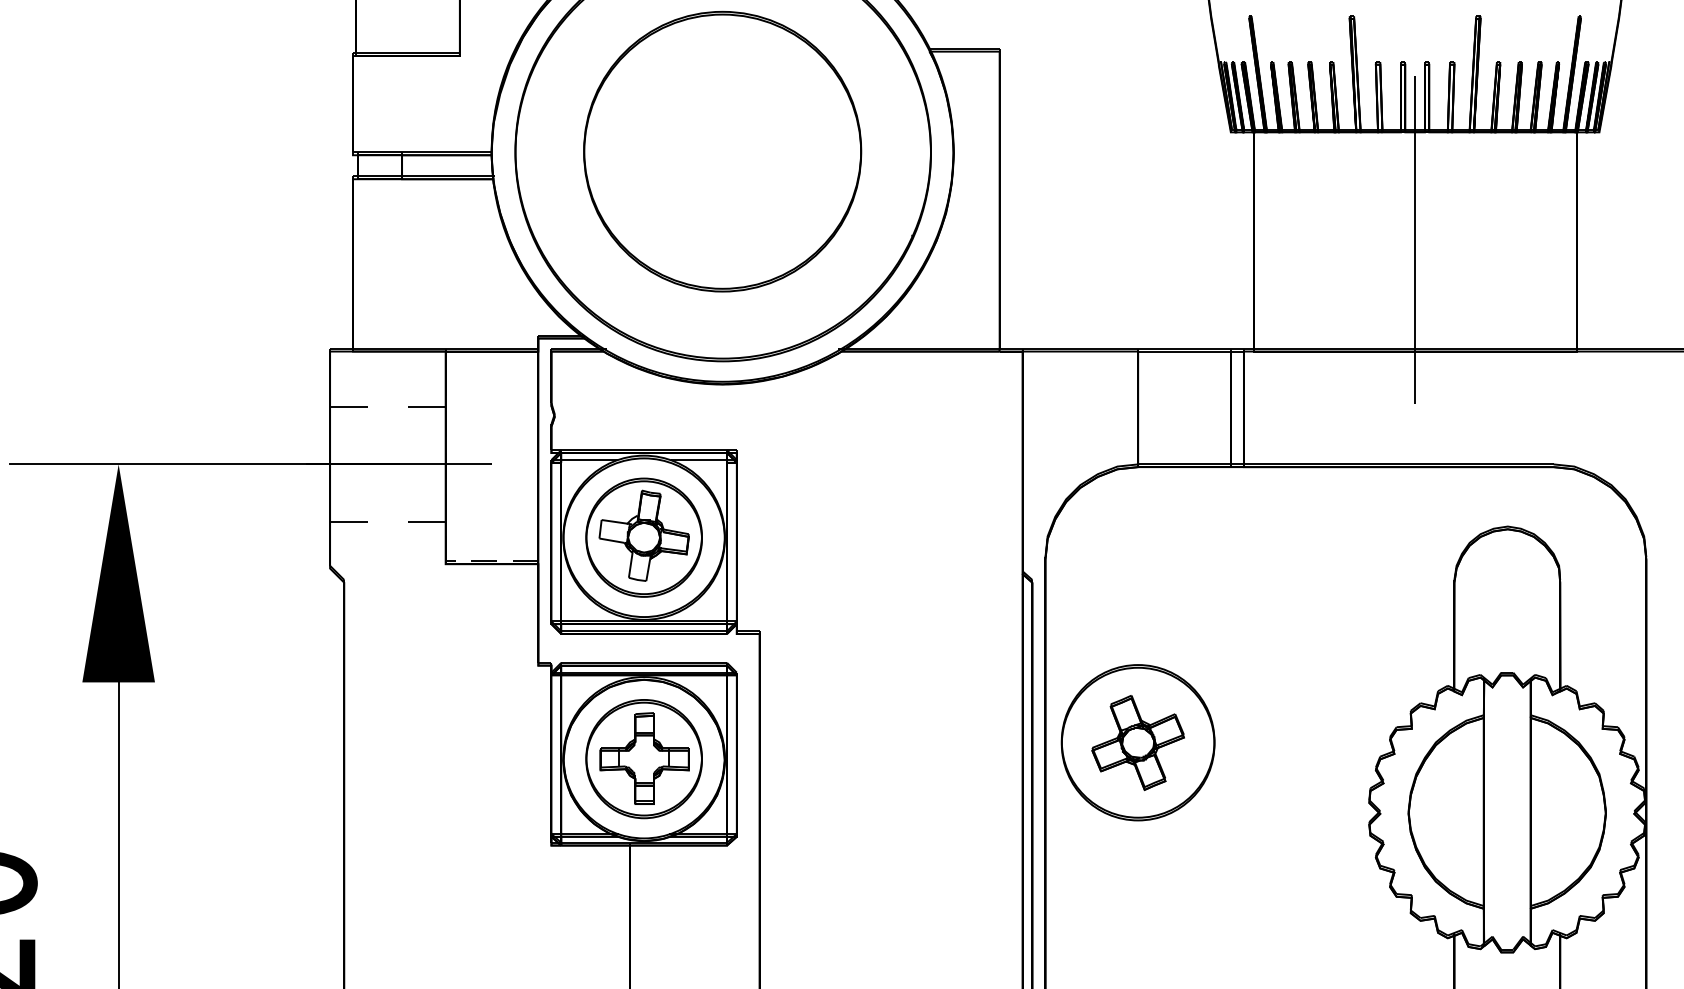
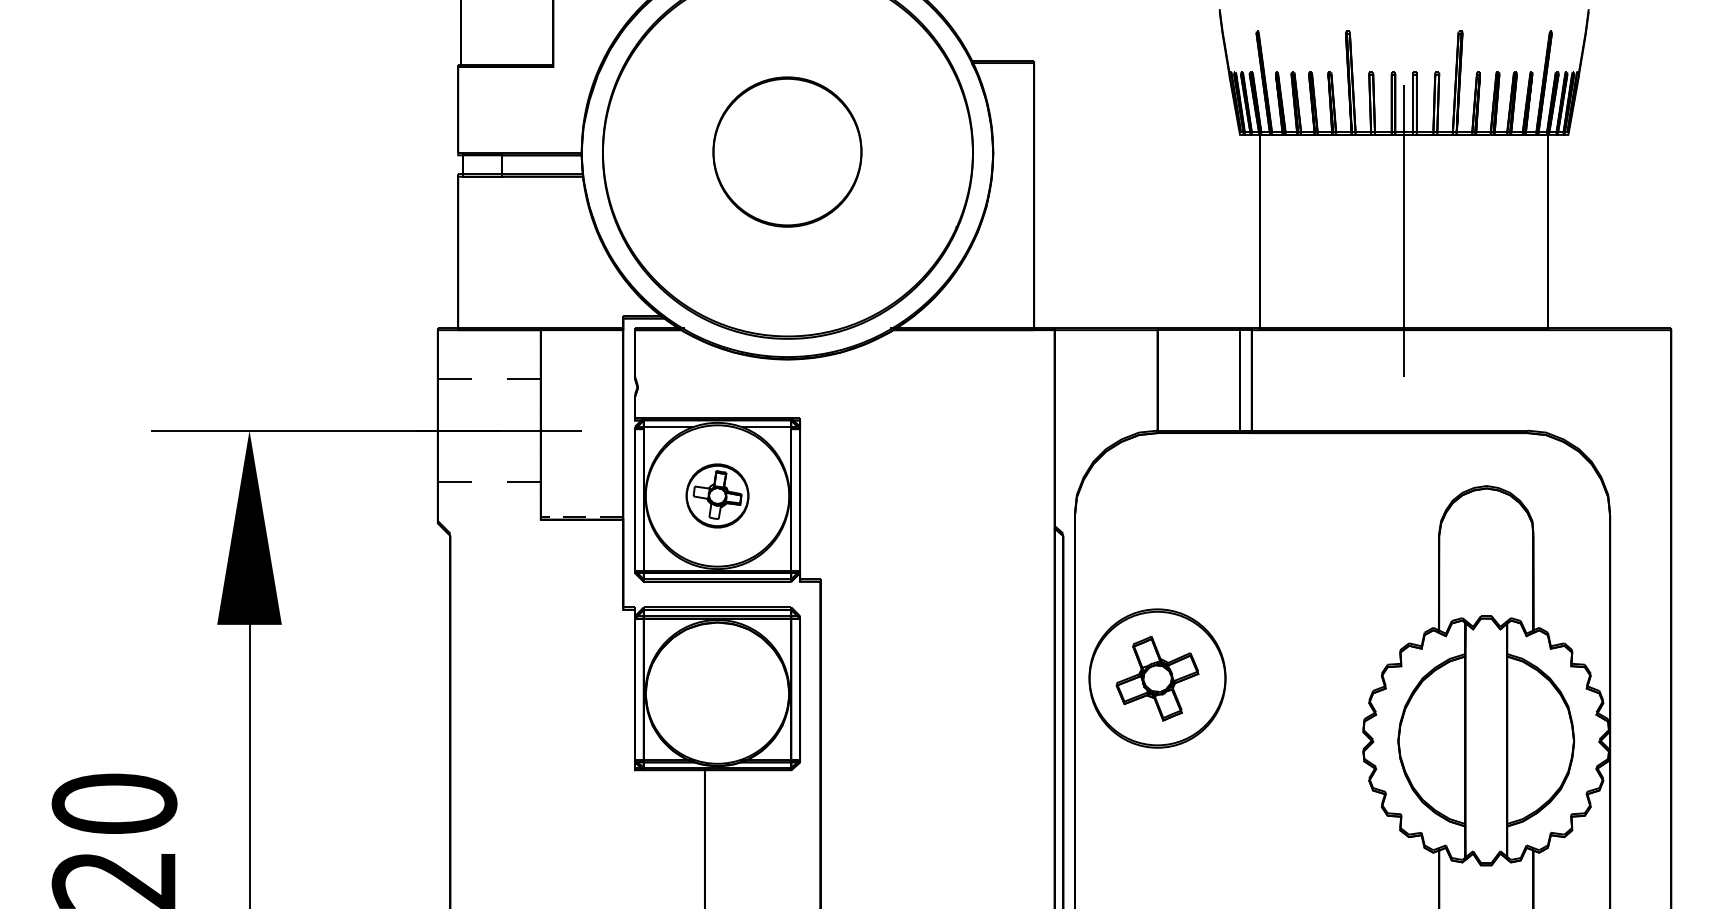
part: (722, 150) -> (787, 151), size x0.6
part: (644, 537) -> (717, 495), size x0.6
part: (644, 758) -> (717, 692), removed

